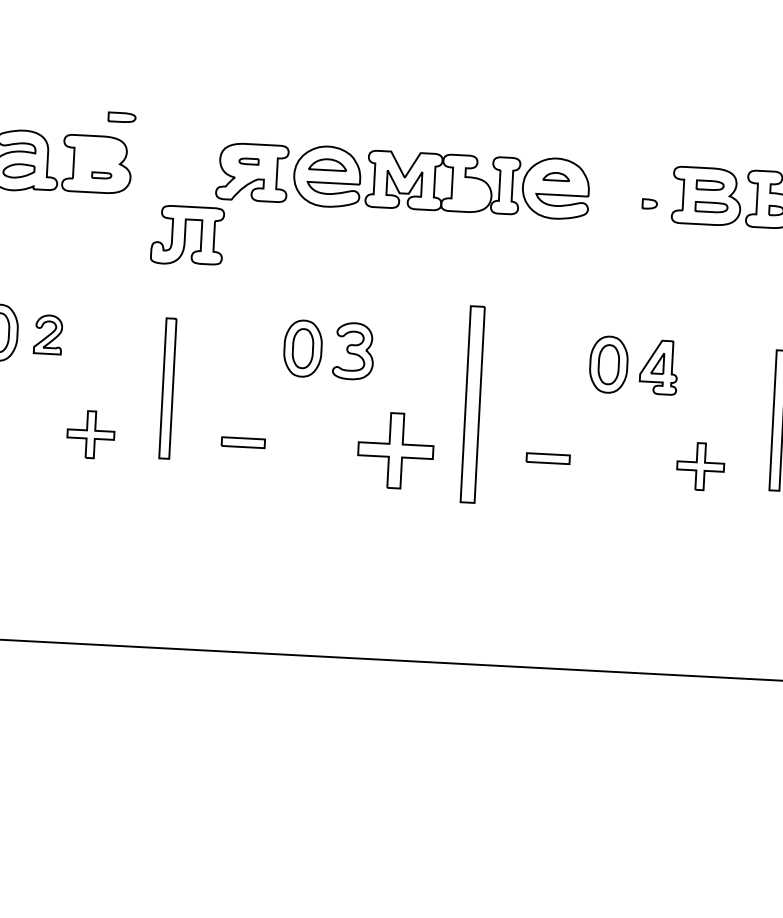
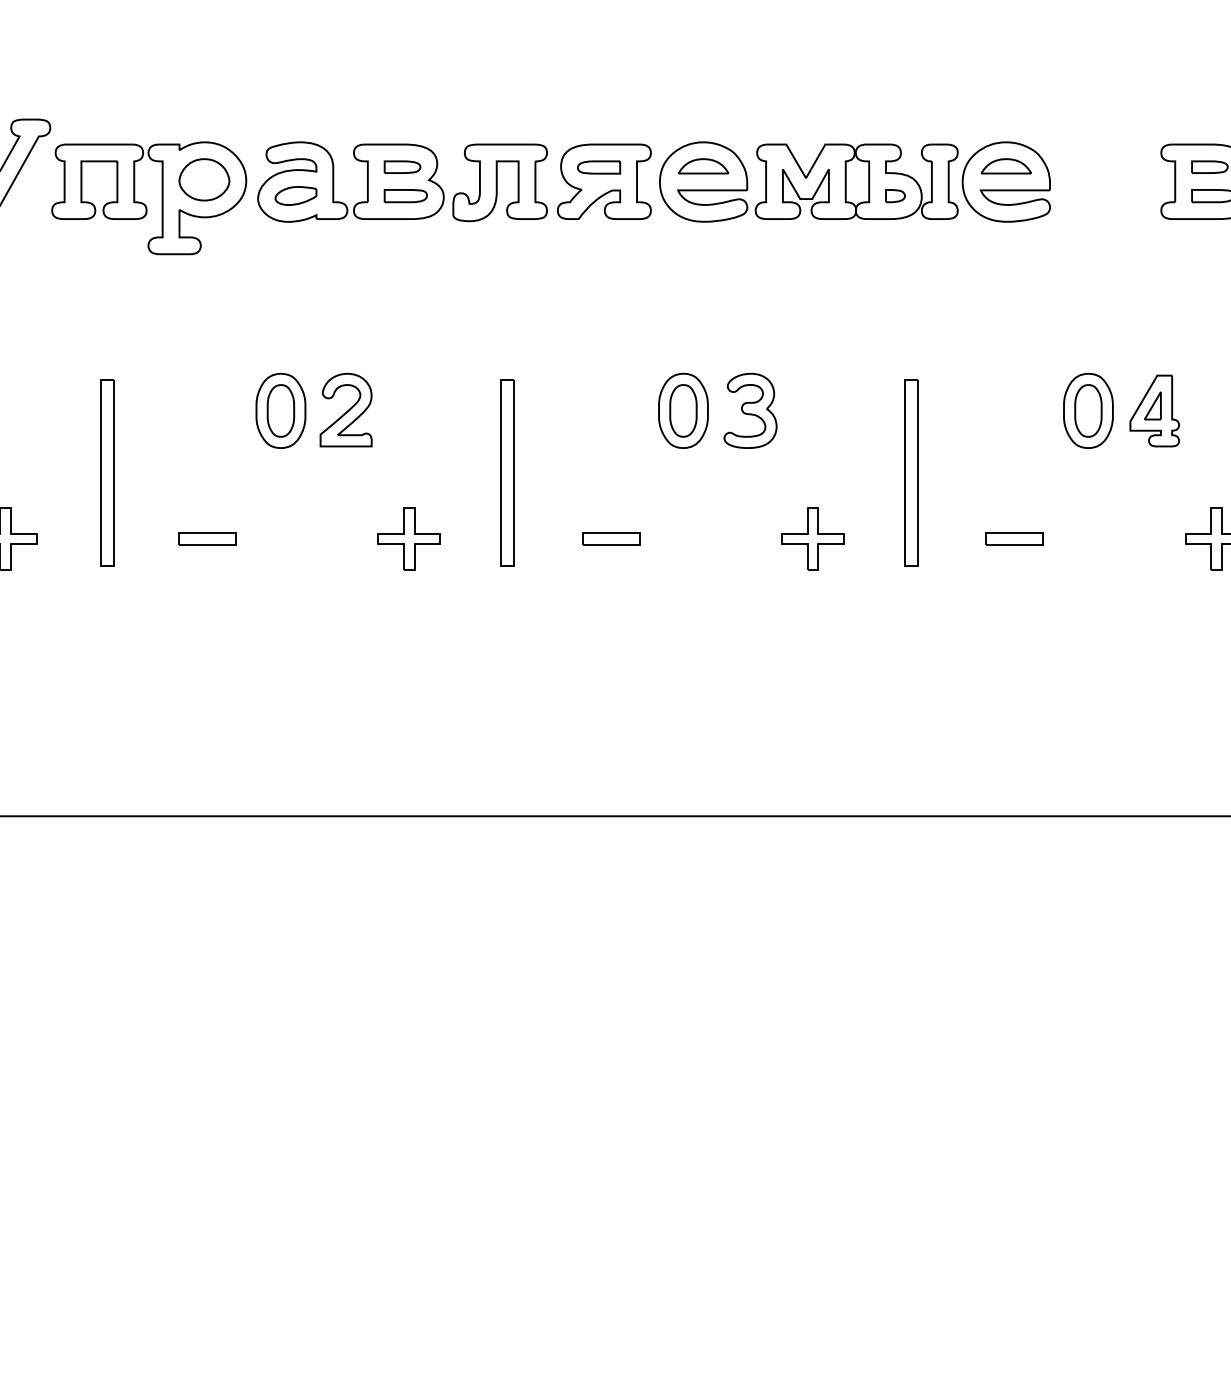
part: (122, 116) -> (402, 166), moved
part: (249, 161) -> (599, 167), size x1.67
part: (101, 175) -> (405, 196), size x1.67
part: (555, 176) -> (1005, 166), size x1.43
part: (649, 204) -> (895, 196), moved
part: (187, 235) -> (499, 182), moved
part: (47, 334) -> (345, 409), size x1.43
part: (472, 404) -> (911, 472), size x0.71
part: (395, 450) -> (812, 538), size x0.62

